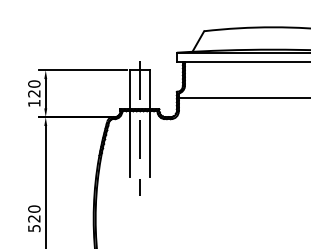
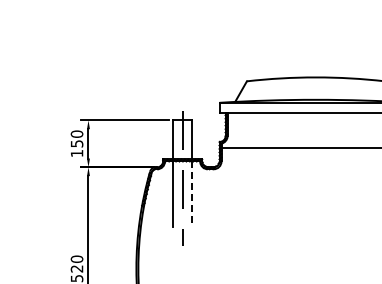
text: (33, 93) -> (76, 143), 120 -> 150
line: (149, 144) -> (192, 194), solid -> dashed

